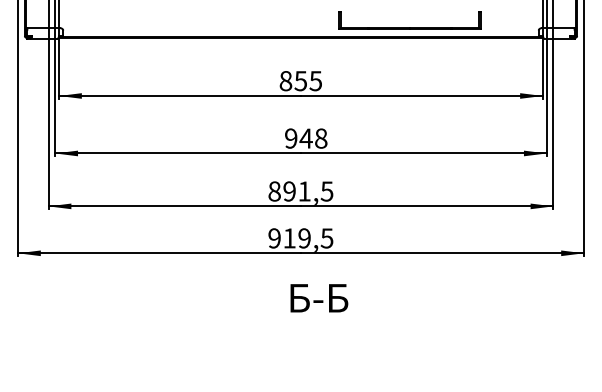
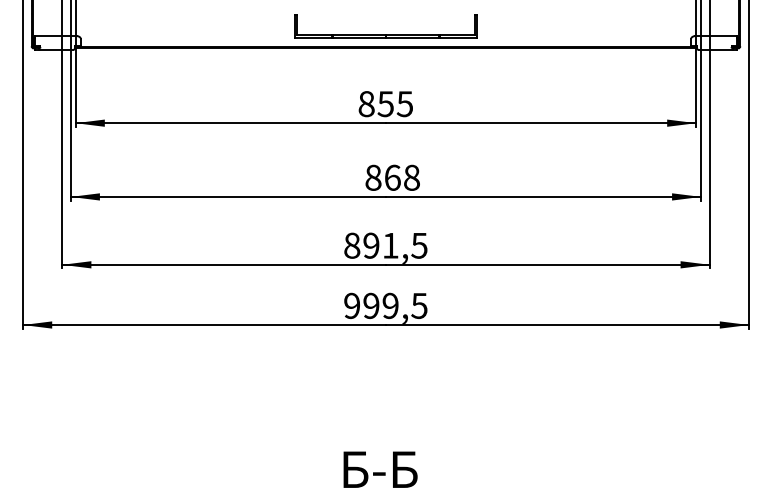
part: (409, 26) -> (385, 34), moved
text: (299, 138) -> (383, 177), 948 -> 868
text: (289, 238) -> (371, 305), 919,5 -> 999,5
text: (319, 298) -> (380, 469), moved

